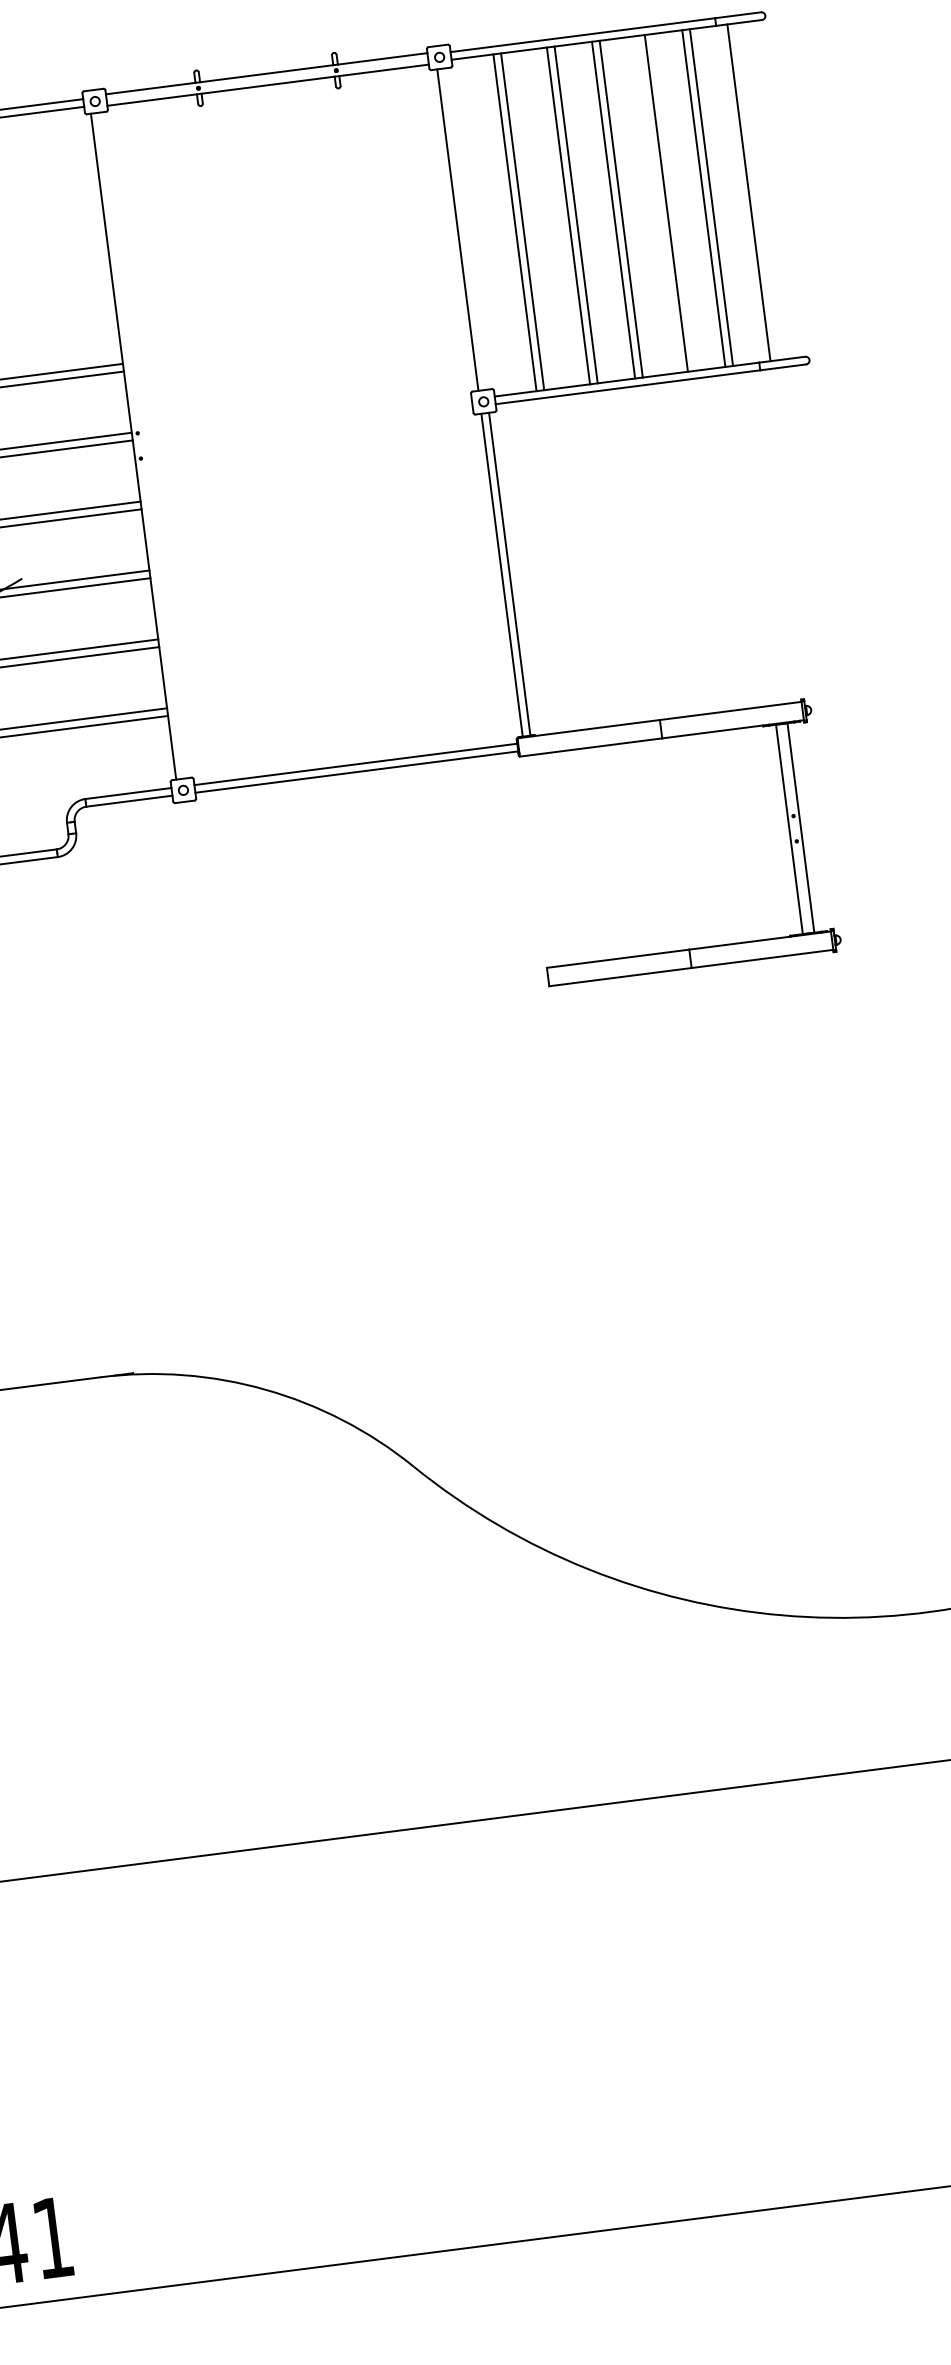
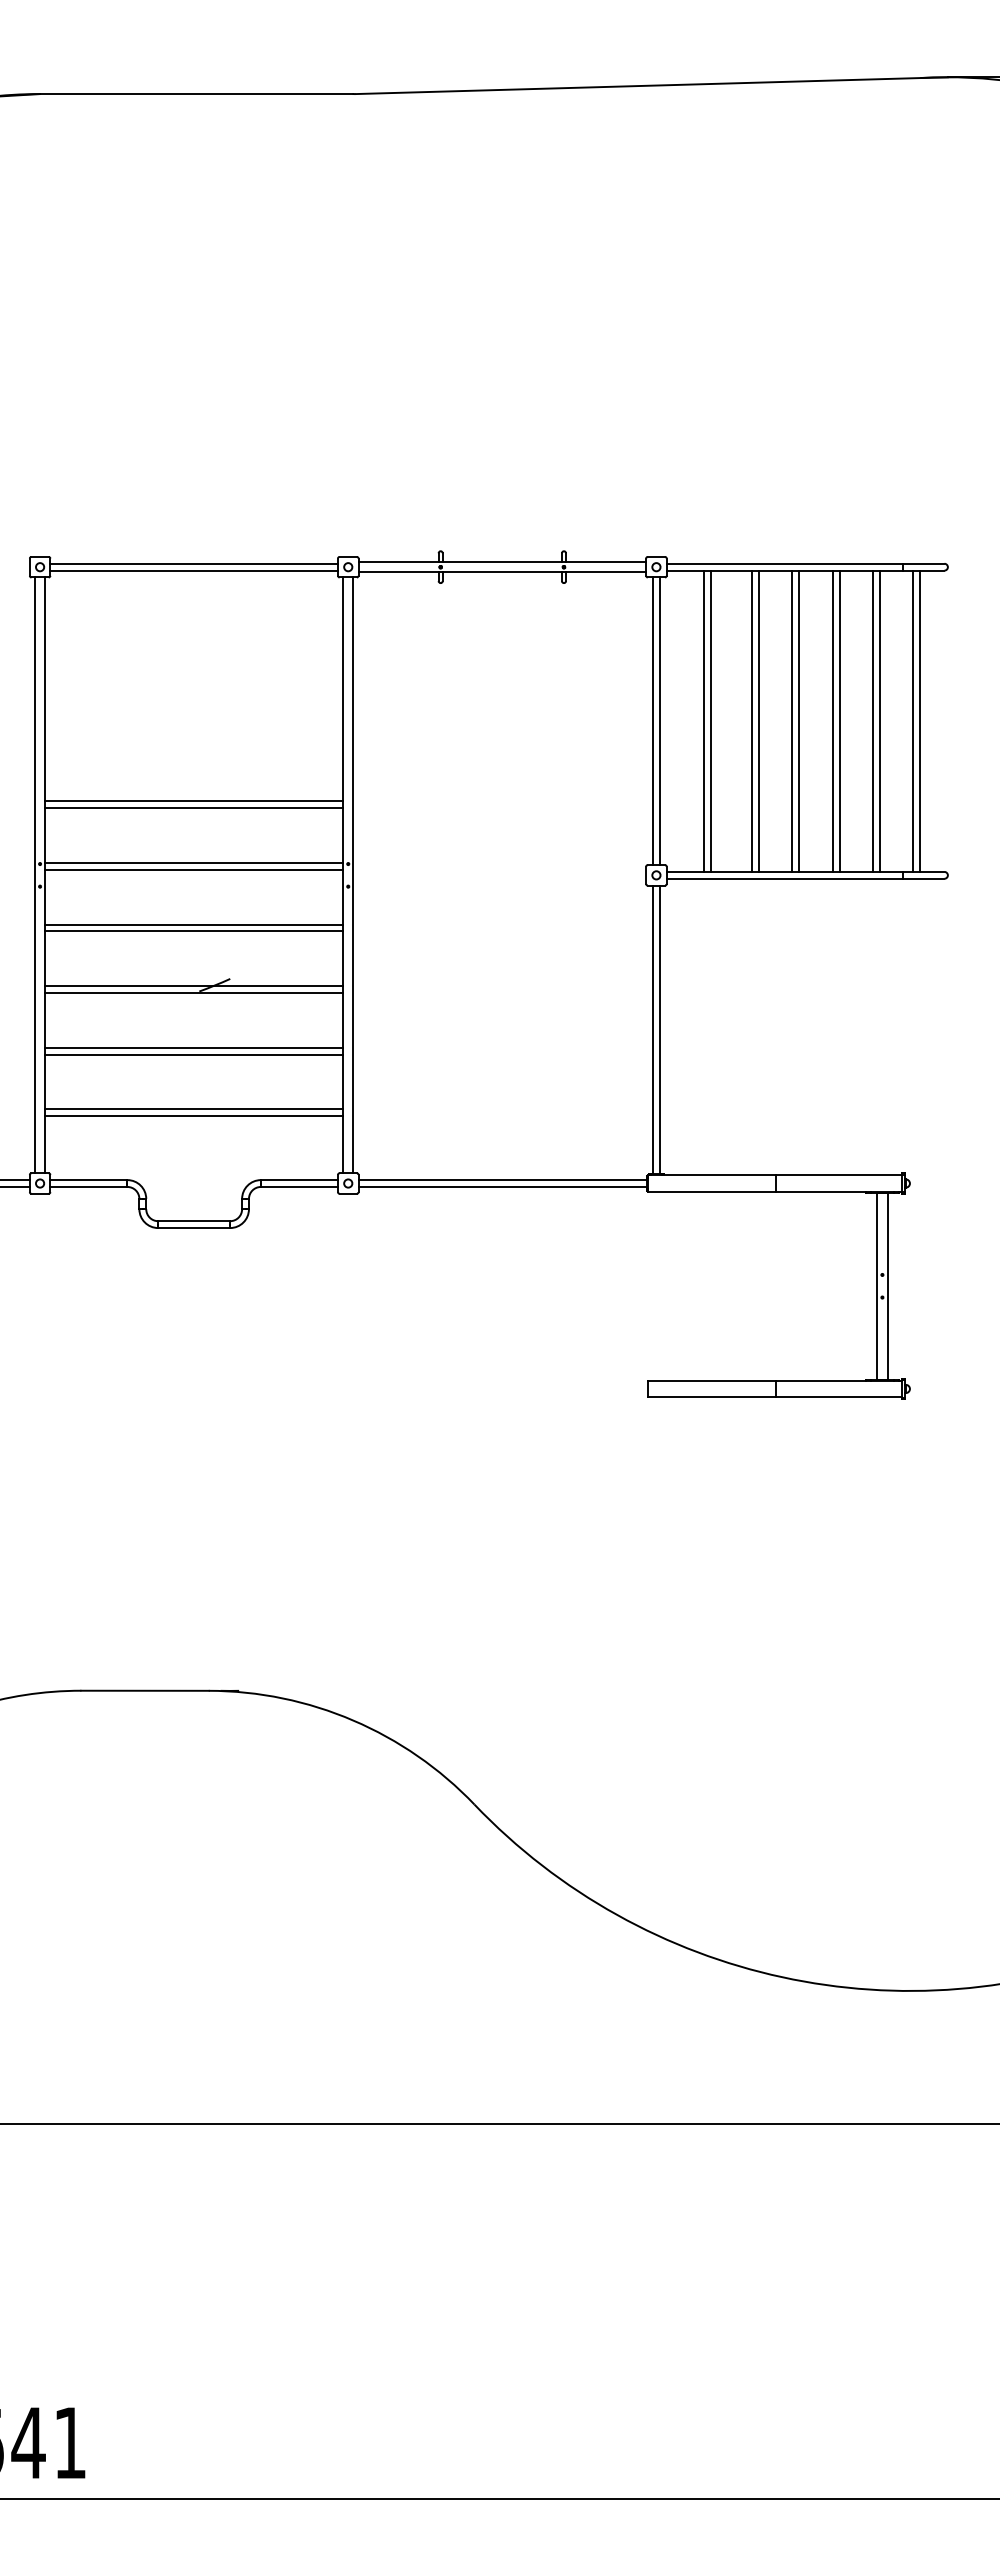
line: (756, 190) -> (920, 720), added
line: (658, 203) -> (832, 720), added
line: (465, 229) -> (659, 721), added
line: (145, 445) -> (353, 875), added

